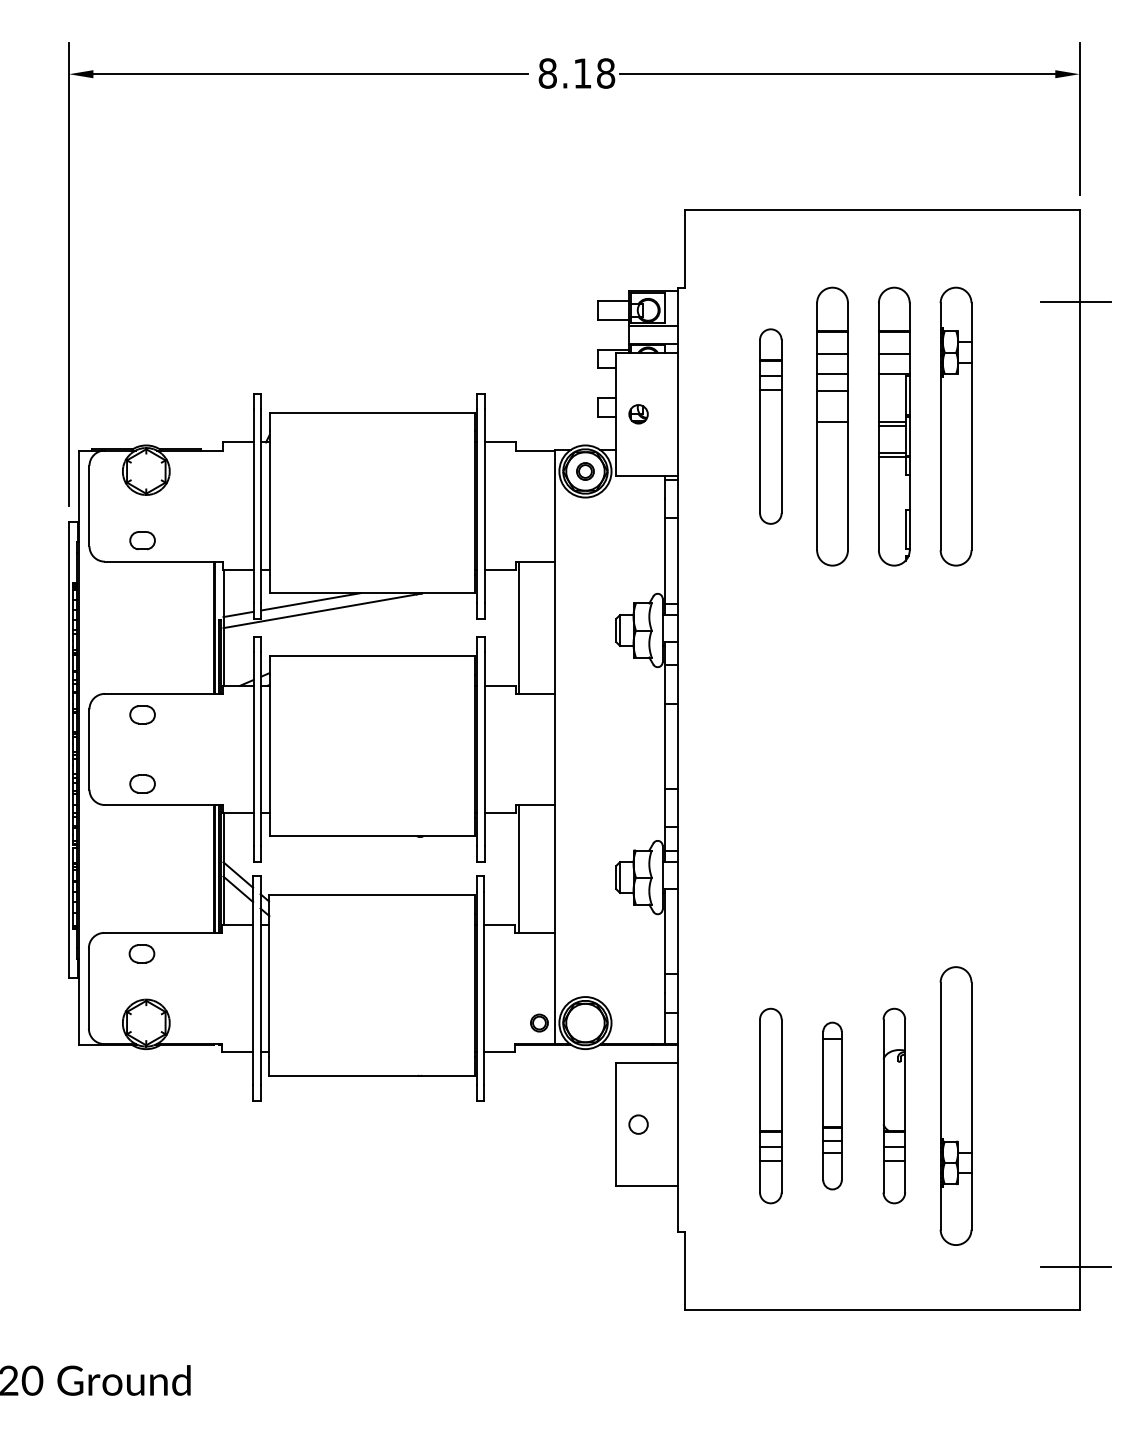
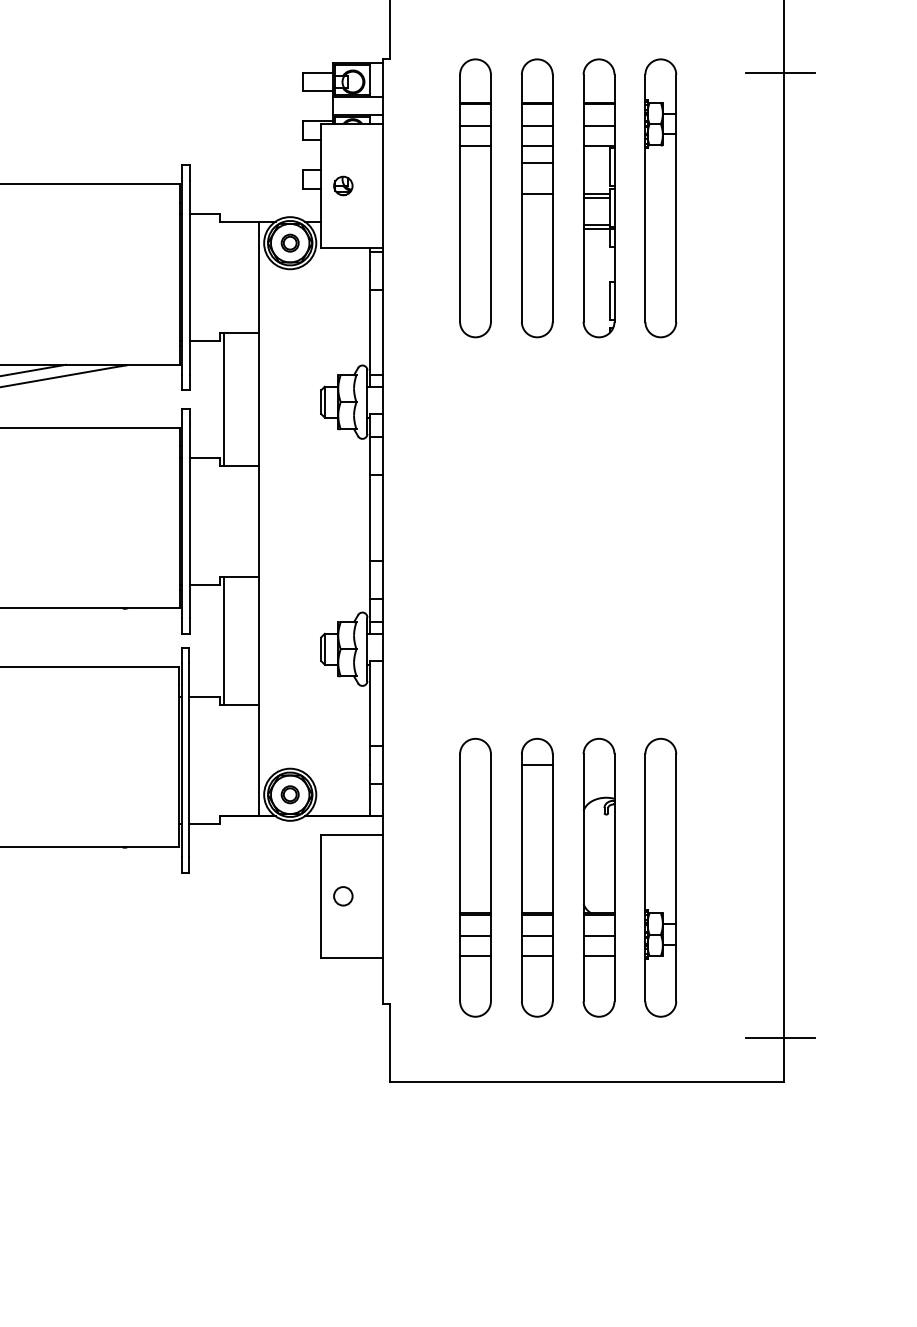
part: (770, 426) -> (475, 198), size x1.43
part: (539, 1022) -> (290, 794), moved
part: (770, 1105) -> (475, 877), size x1.43
part: (832, 1105) -> (537, 877), size x1.67
part: (894, 1105) -> (599, 877), size x1.43

